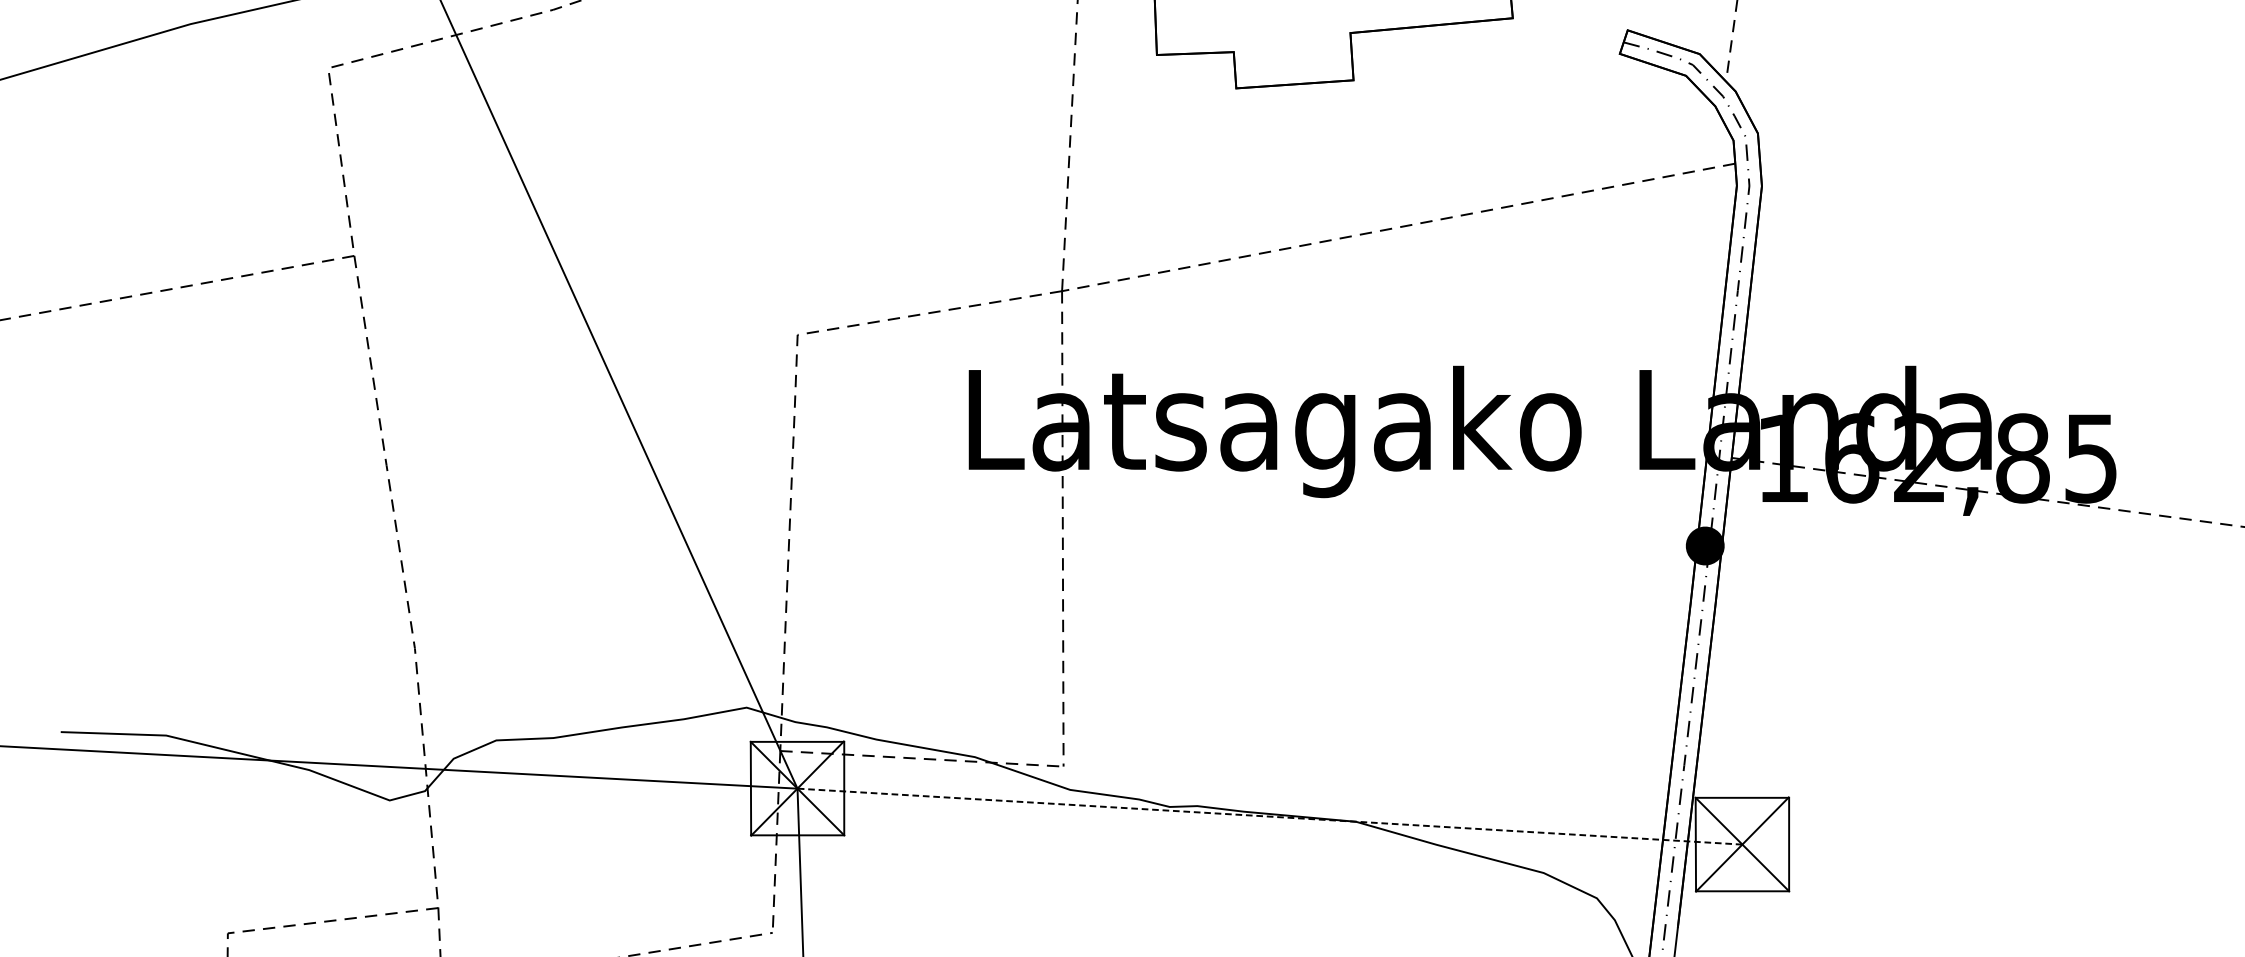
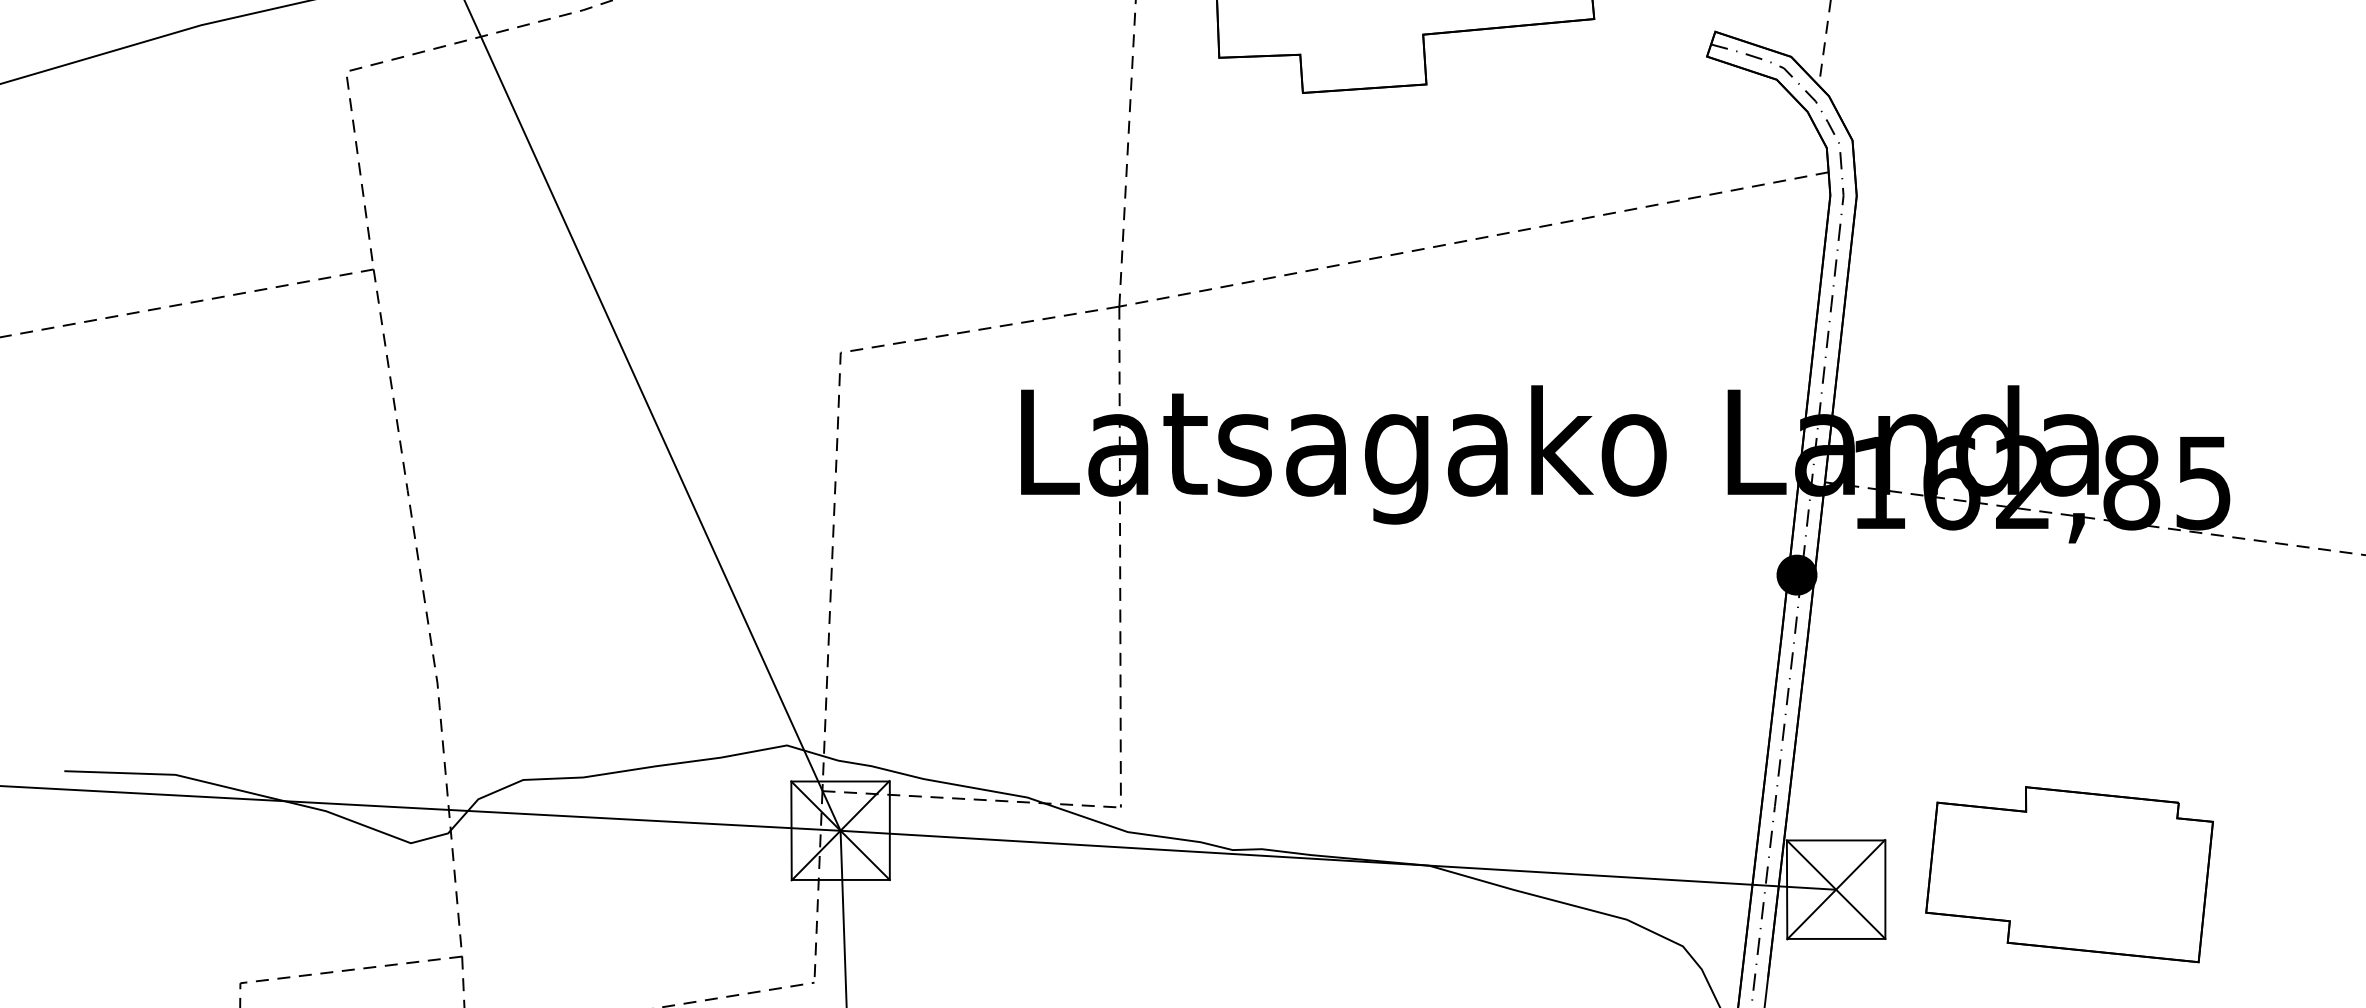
line: (1270, 816) -> (1338, 860), dashed -> solid
part: (1963, 830) -> (2069, 874), added

